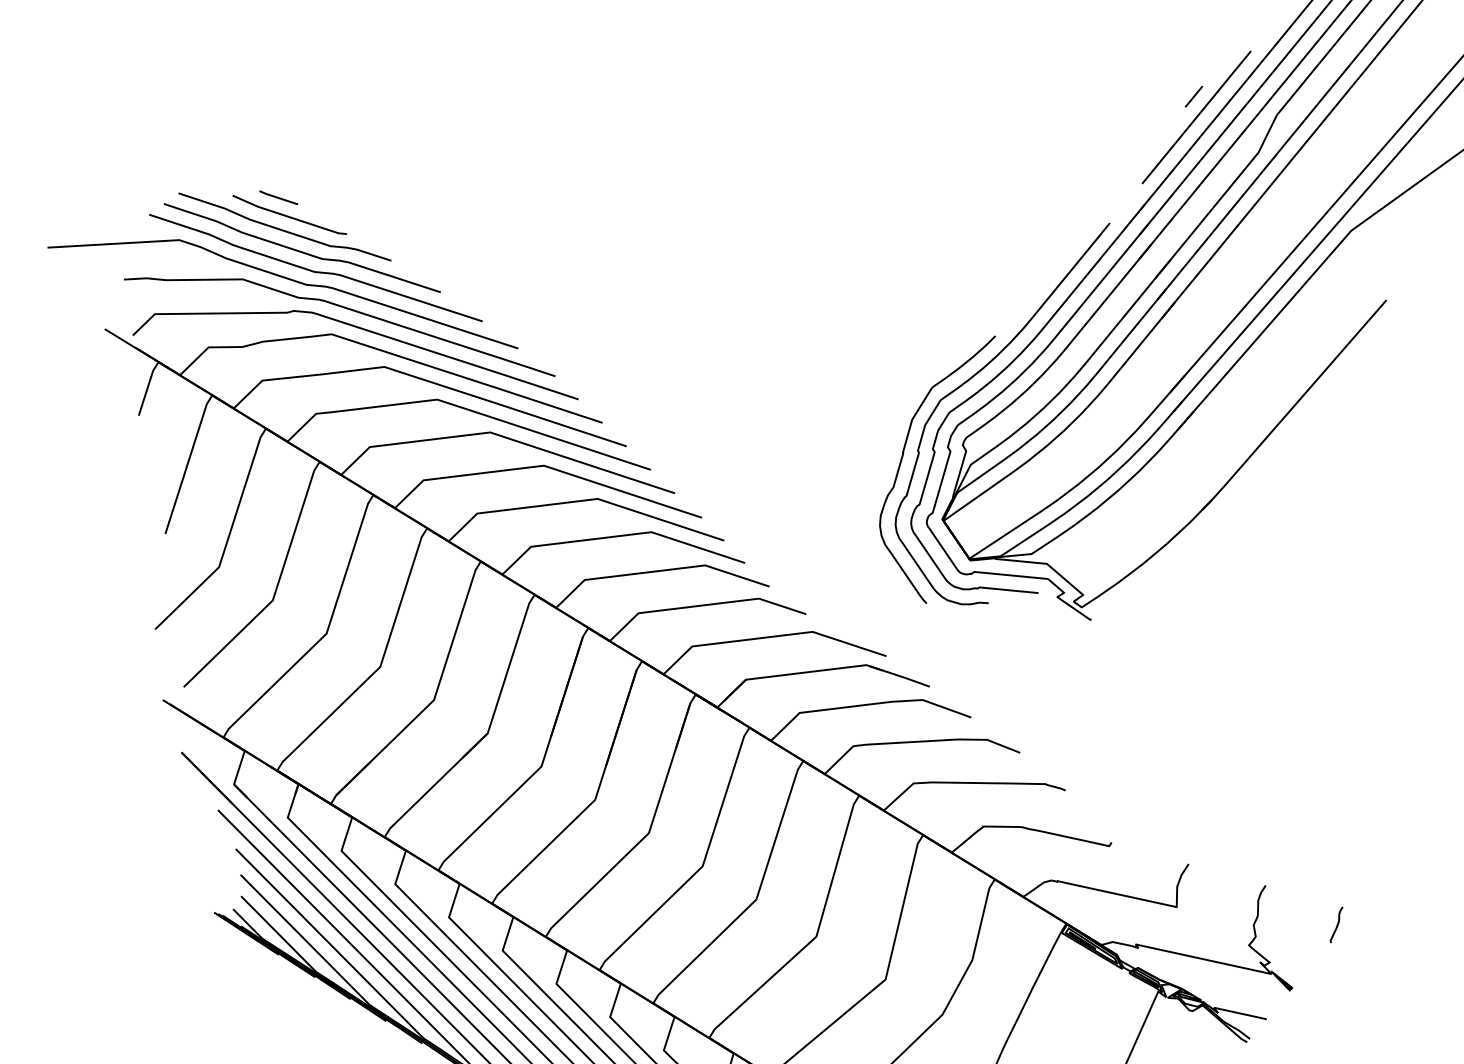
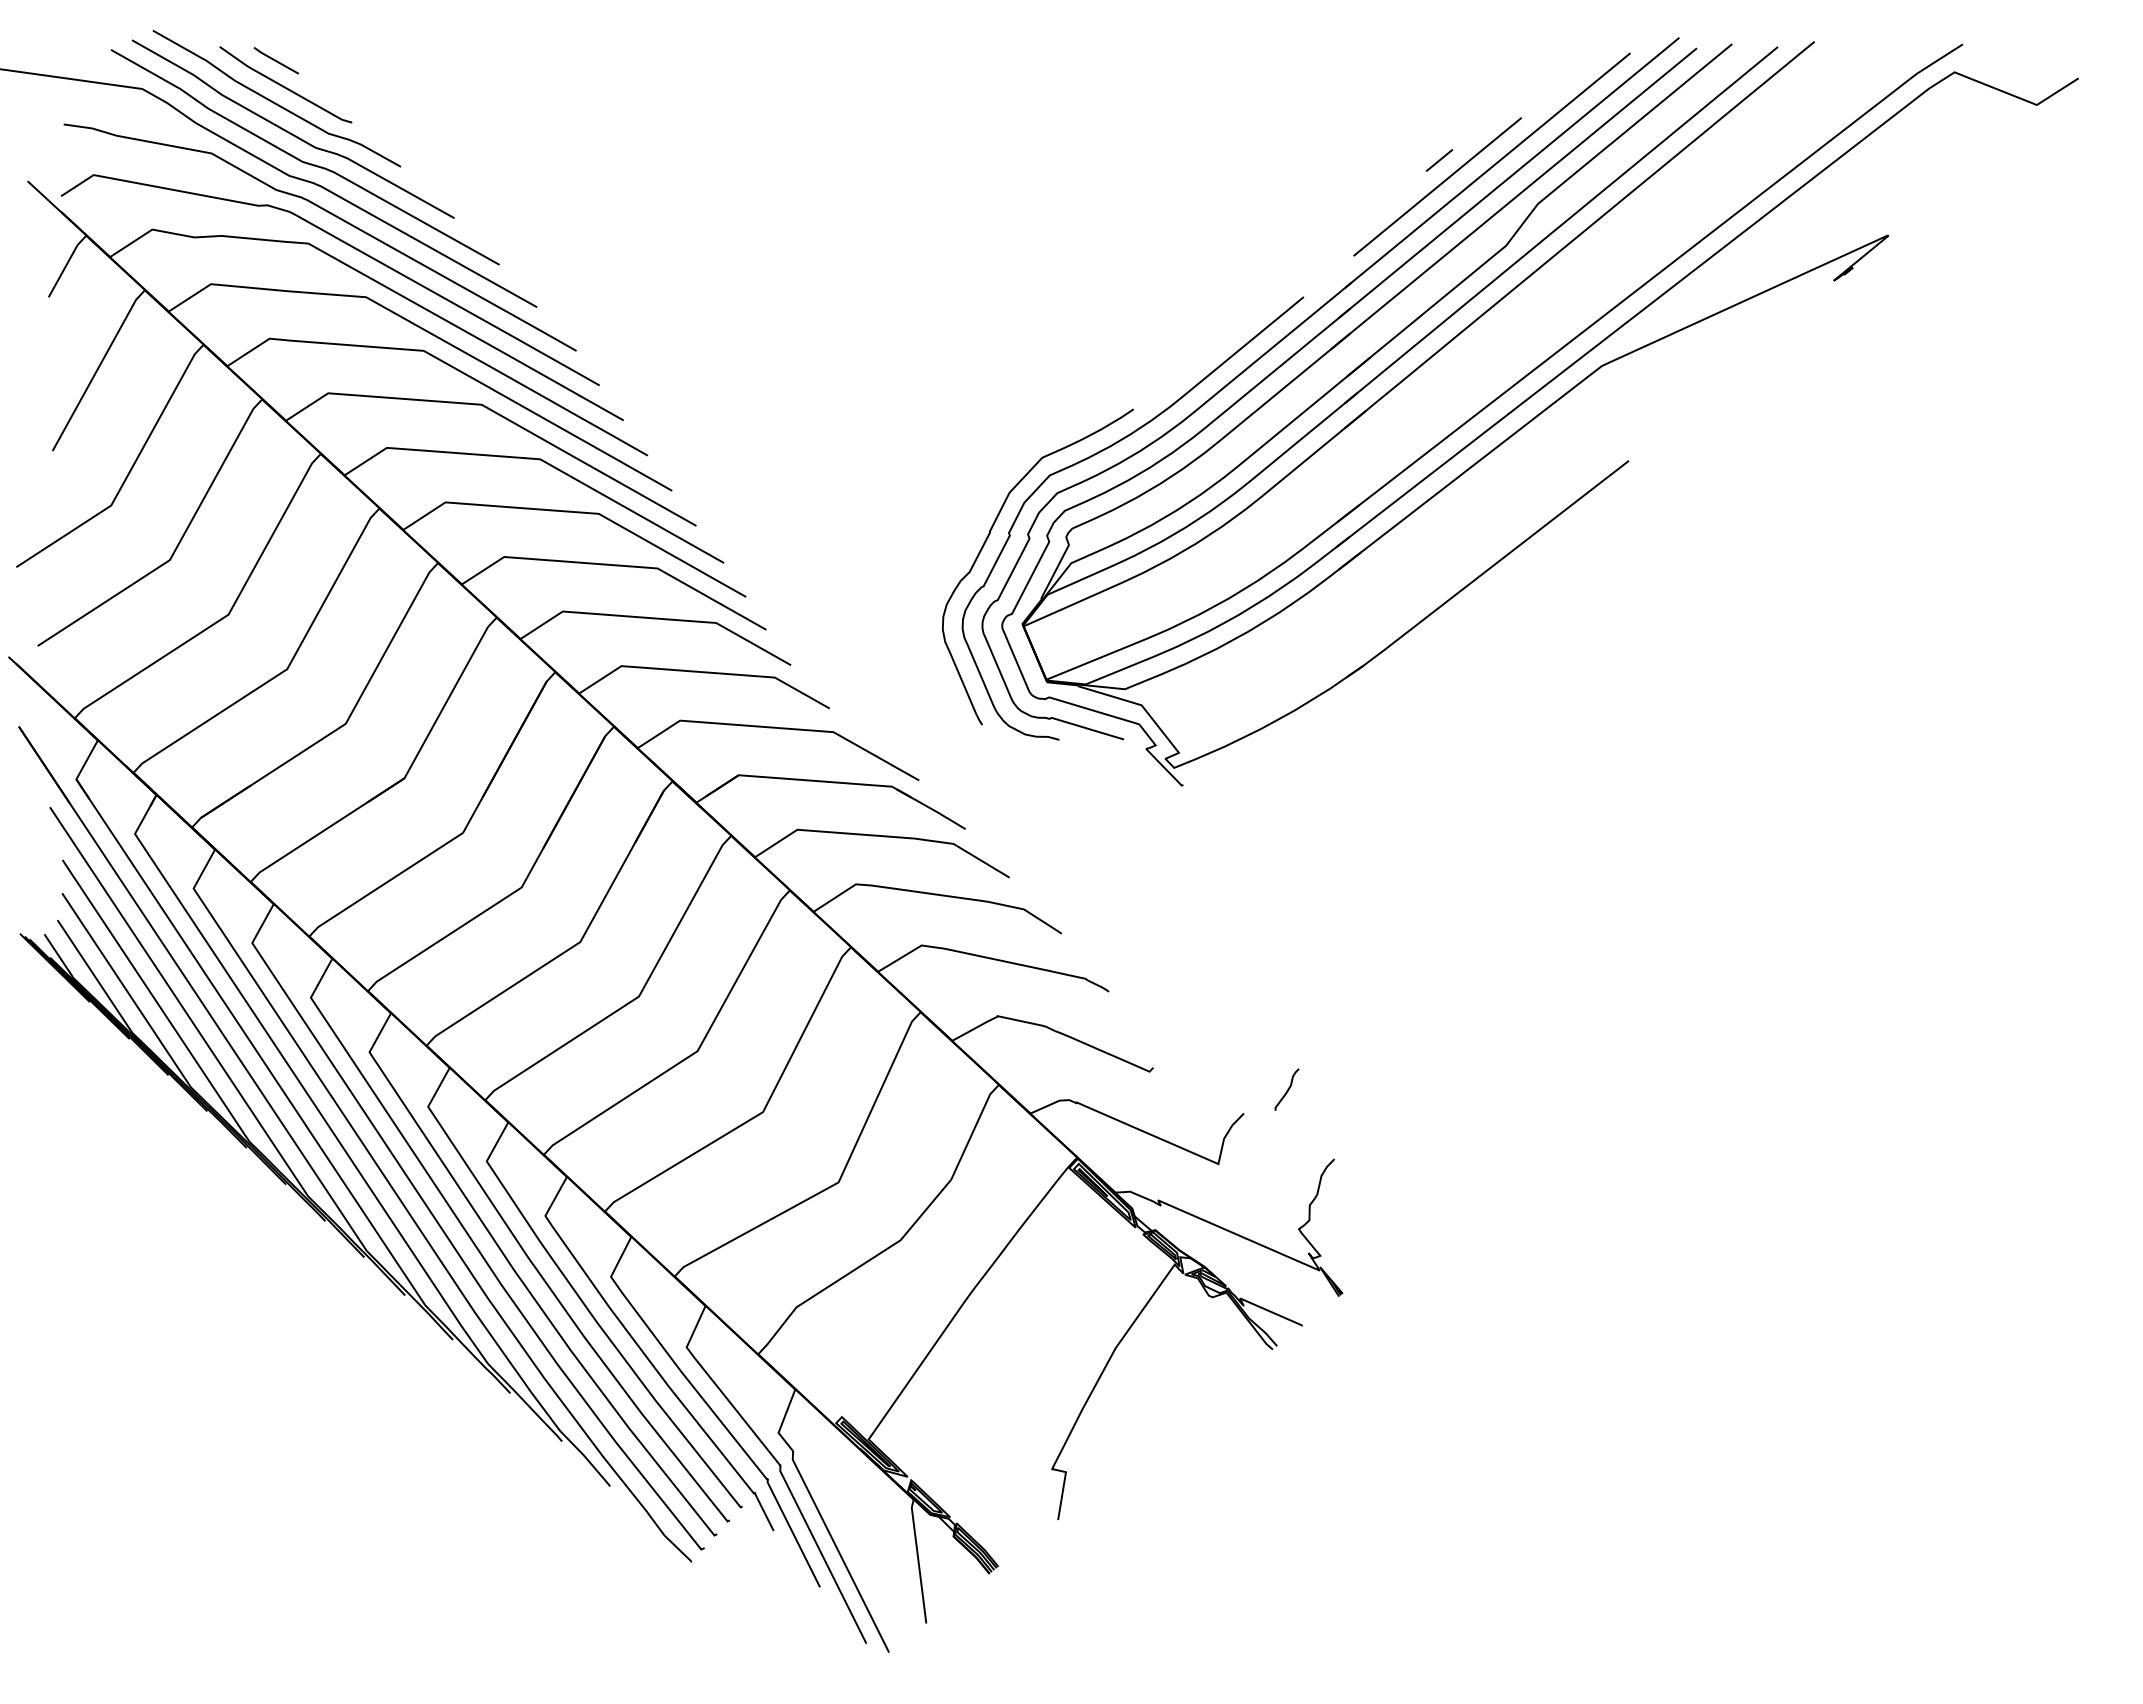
curve: (1337, 924) -> (1287, 1089), moved

